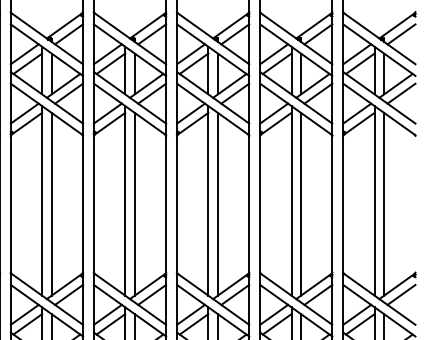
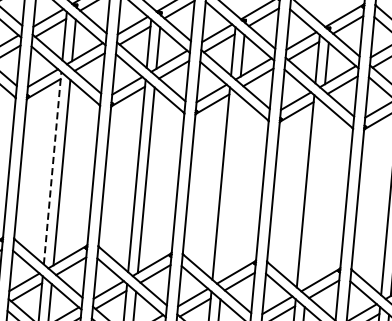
line: (42, 200) -> (52, 167), solid -> dashed
line: (217, 203) -> (230, 187), removed
line: (301, 203) -> (315, 194), removed

